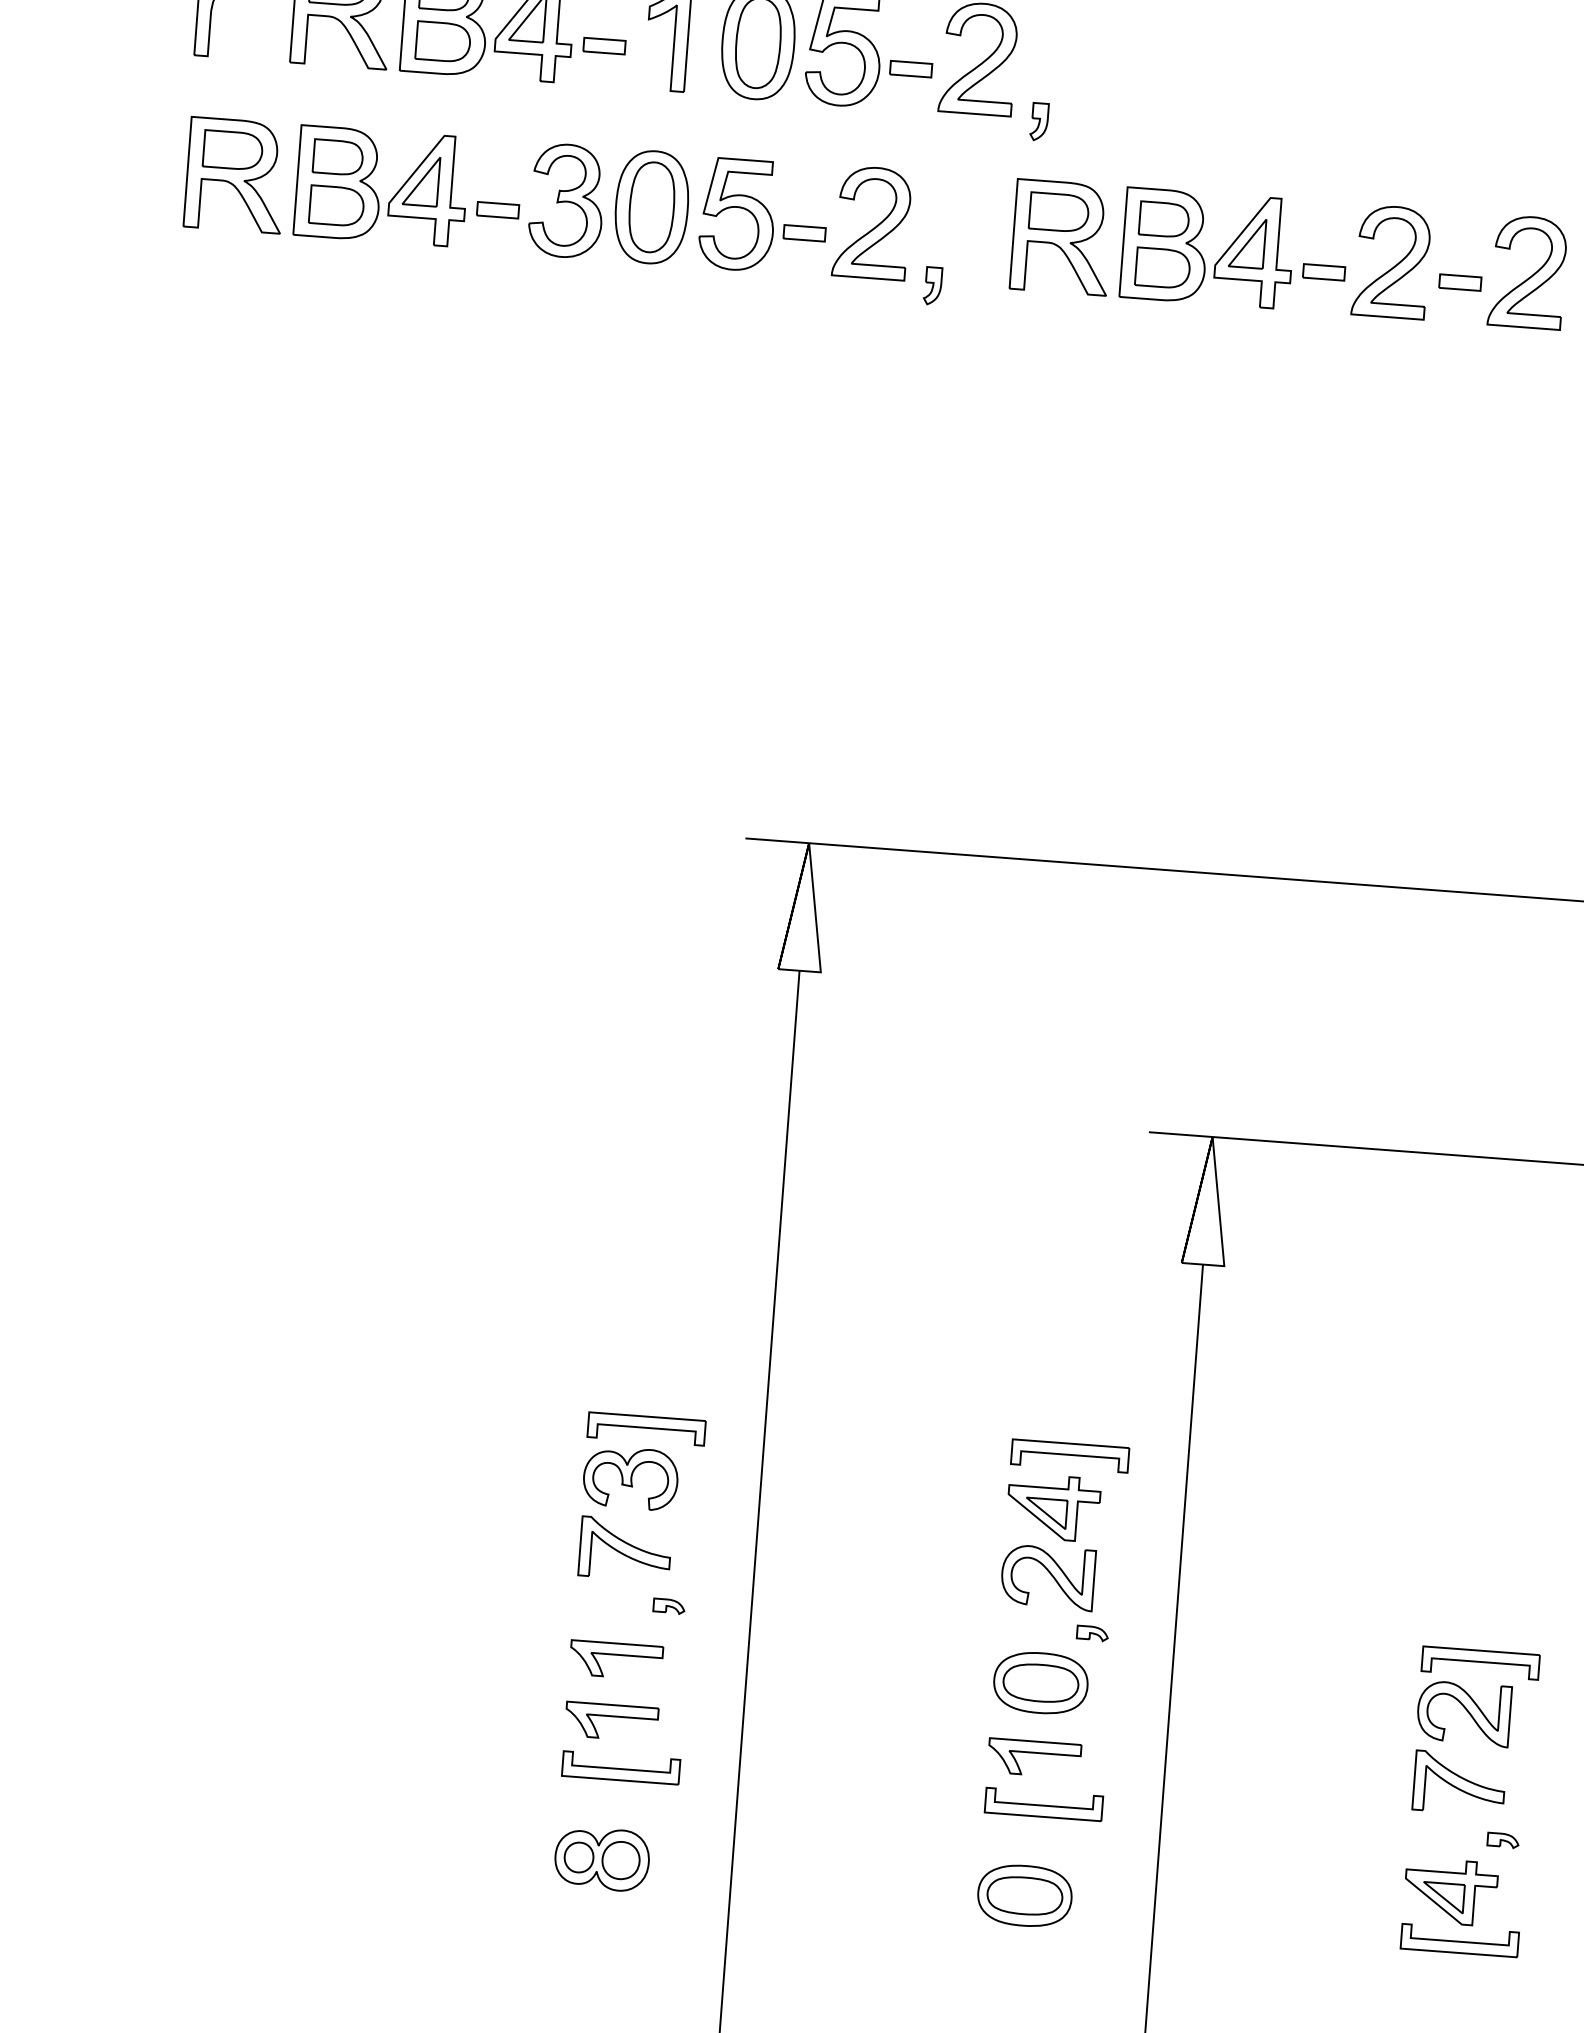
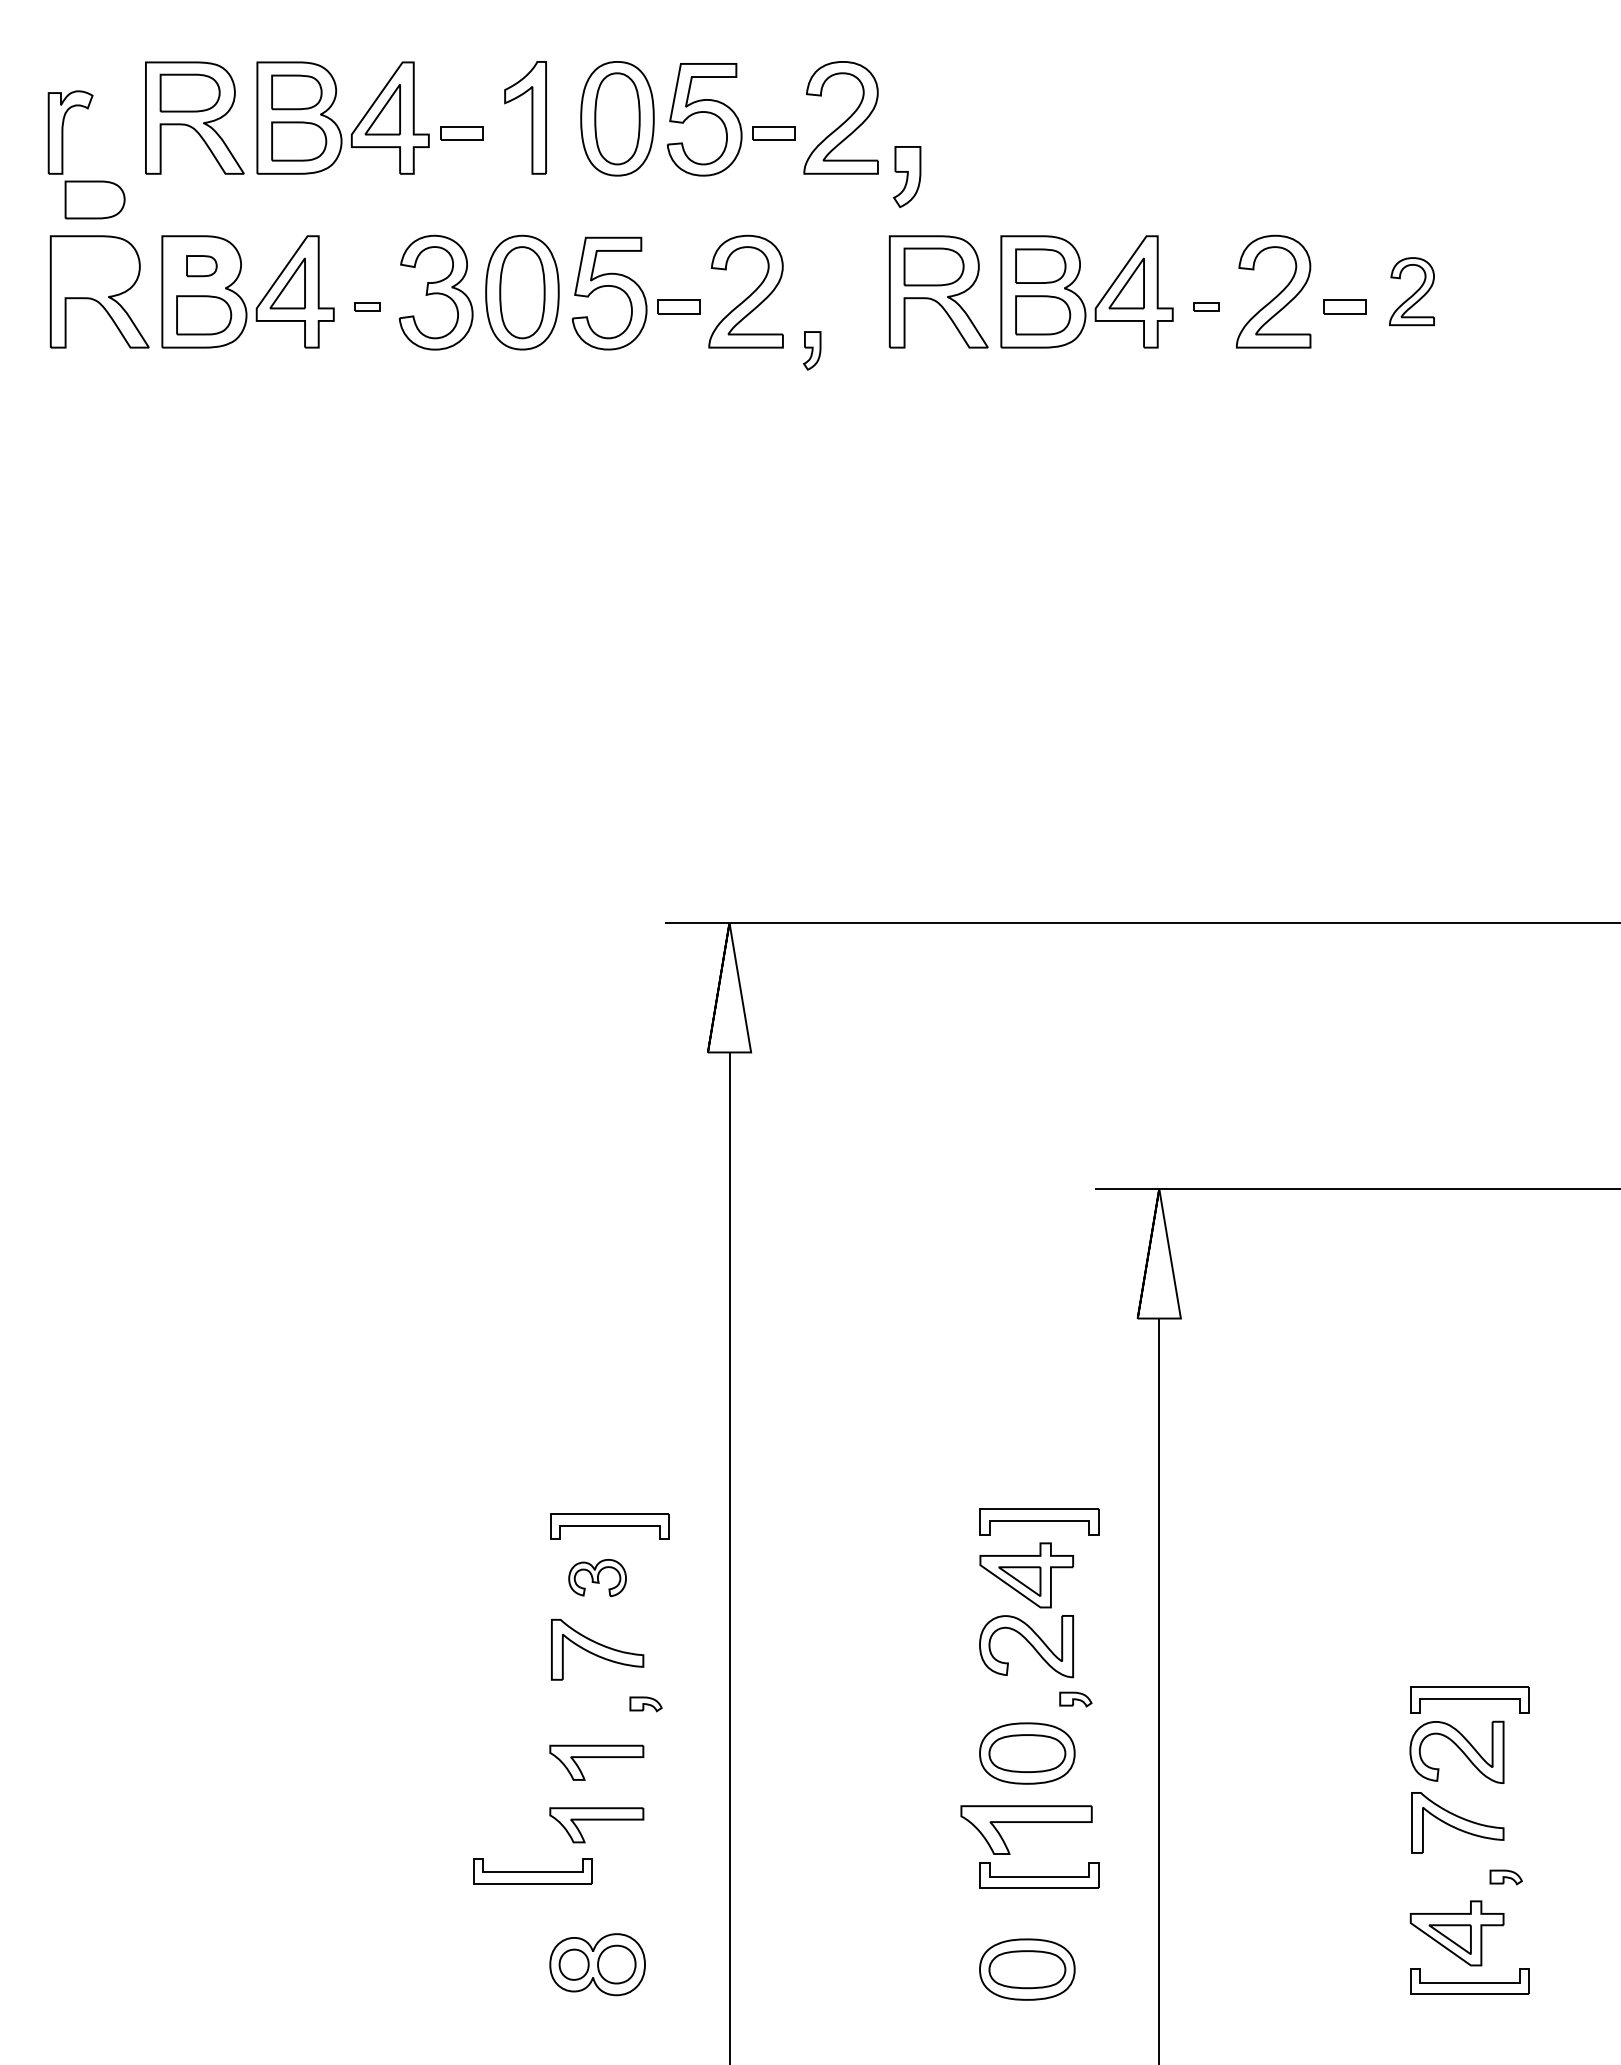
part: (1039, 121) -> (907, 176), size x1.6
part: (232, 149) -> (94, 199), moved
part: (337, 156) -> (201, 265), size x0.6
part: (497, 209) -> (366, 306), size x0.6
part: (1323, 271) -> (1205, 306), size x0.6
part: (1527, 271) -> (1411, 291), size x0.6
part: (630, 1477) -> (597, 1577), size x0.6
part: (1034, 1757) -> (1026, 1829), size x1.4
part: (620, 1768) -> (532, 1871), moved

